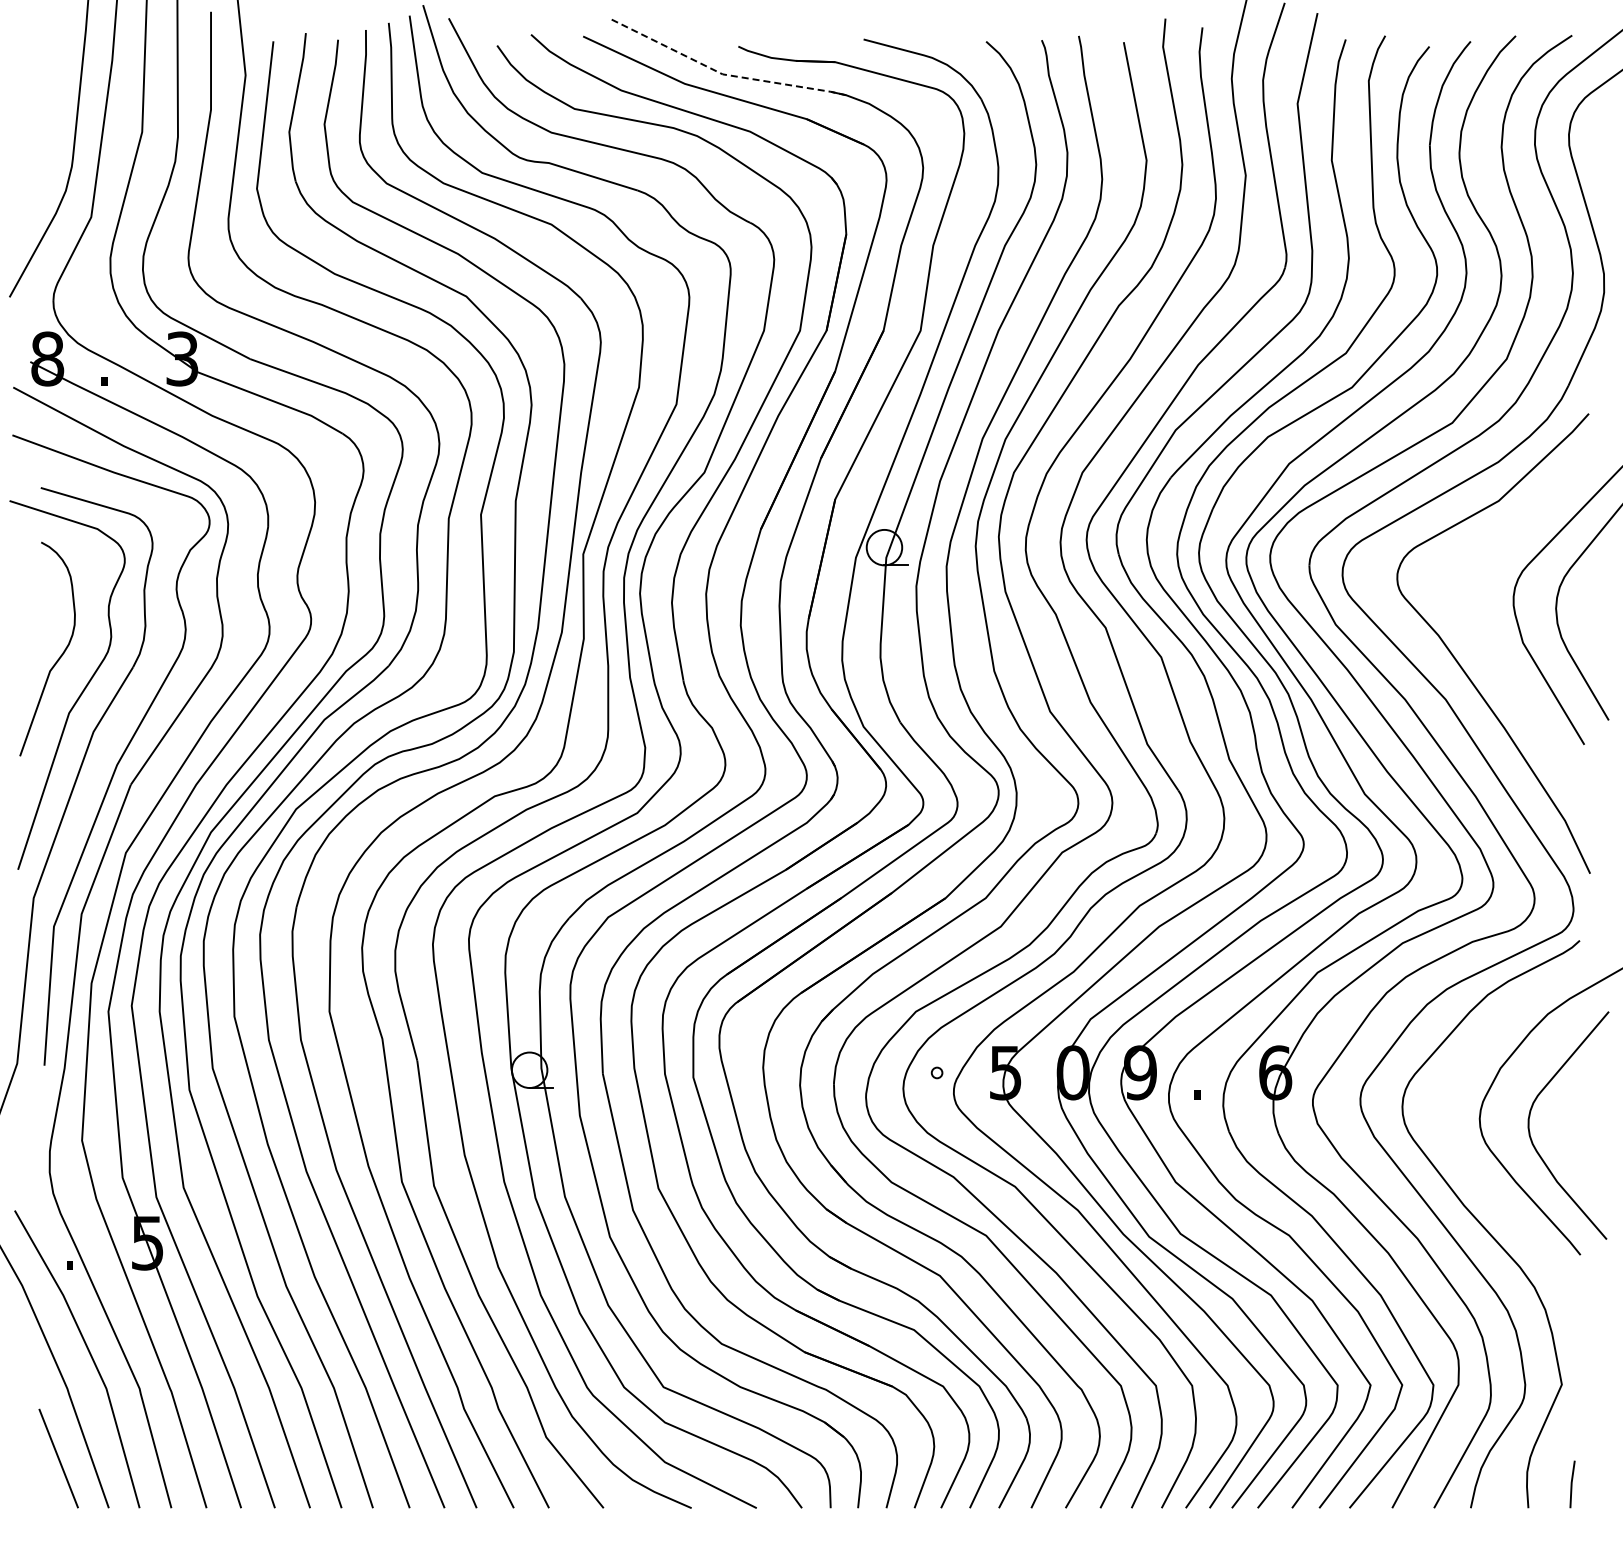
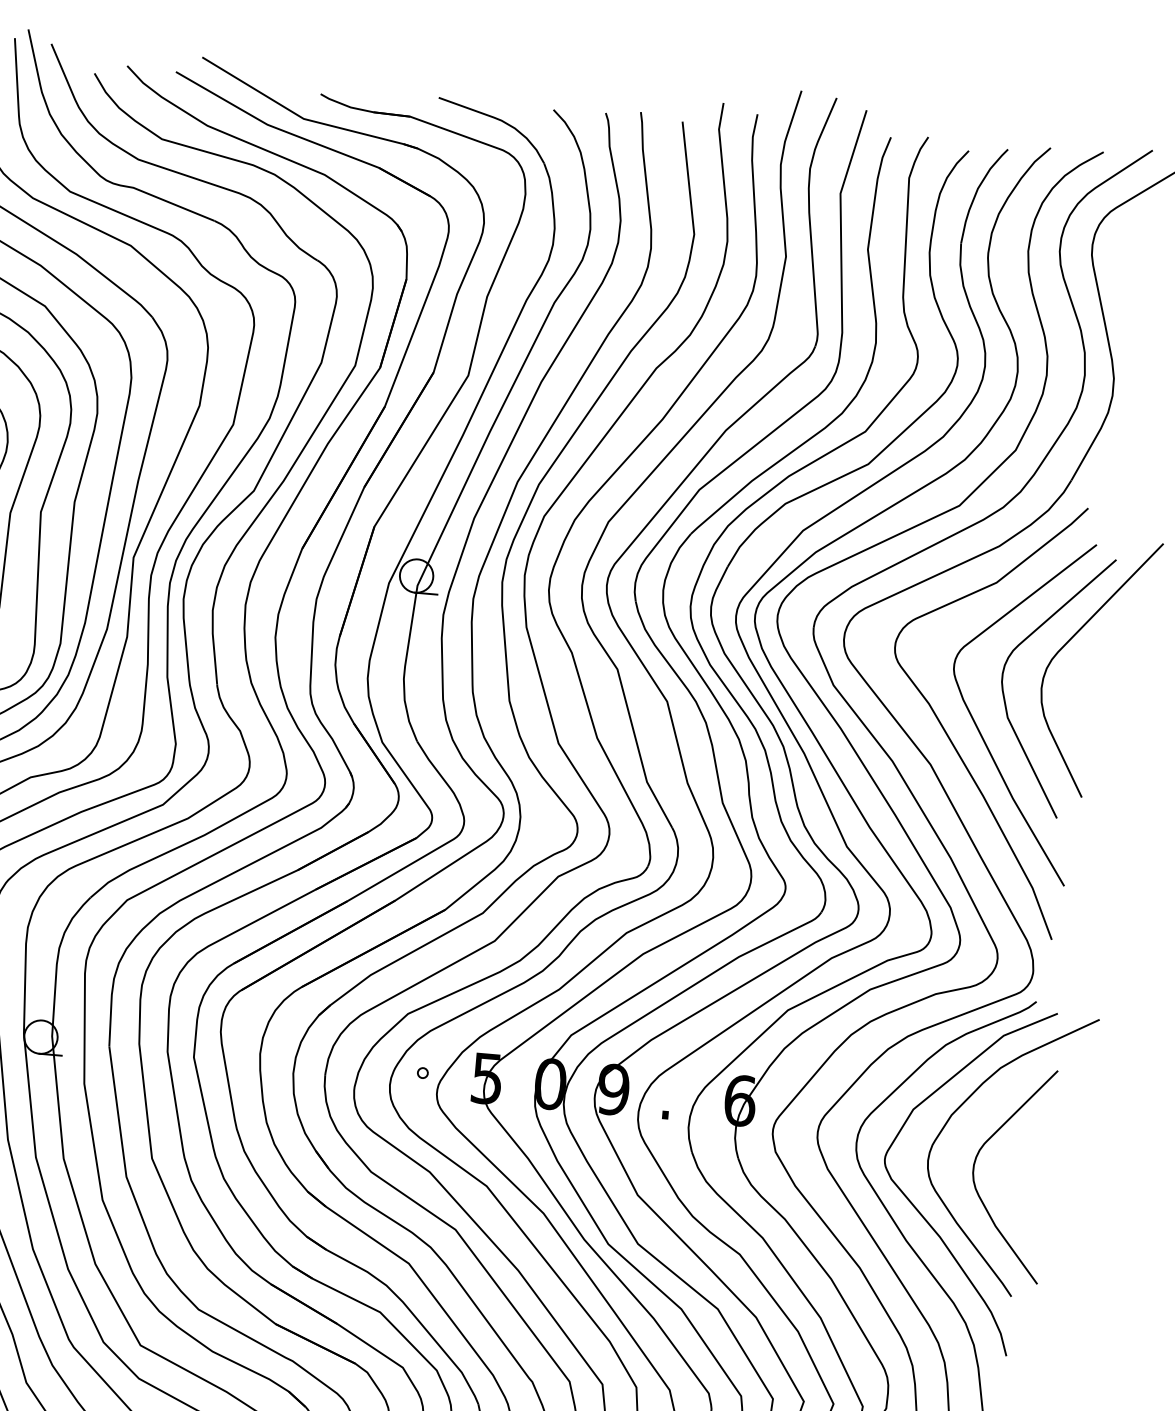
line: (722, 74) -> (303, 119), dashed -> solid
curve: (1493, 656) -> (978, 728), added
curve: (1477, 1175) -> (921, 1213), added

